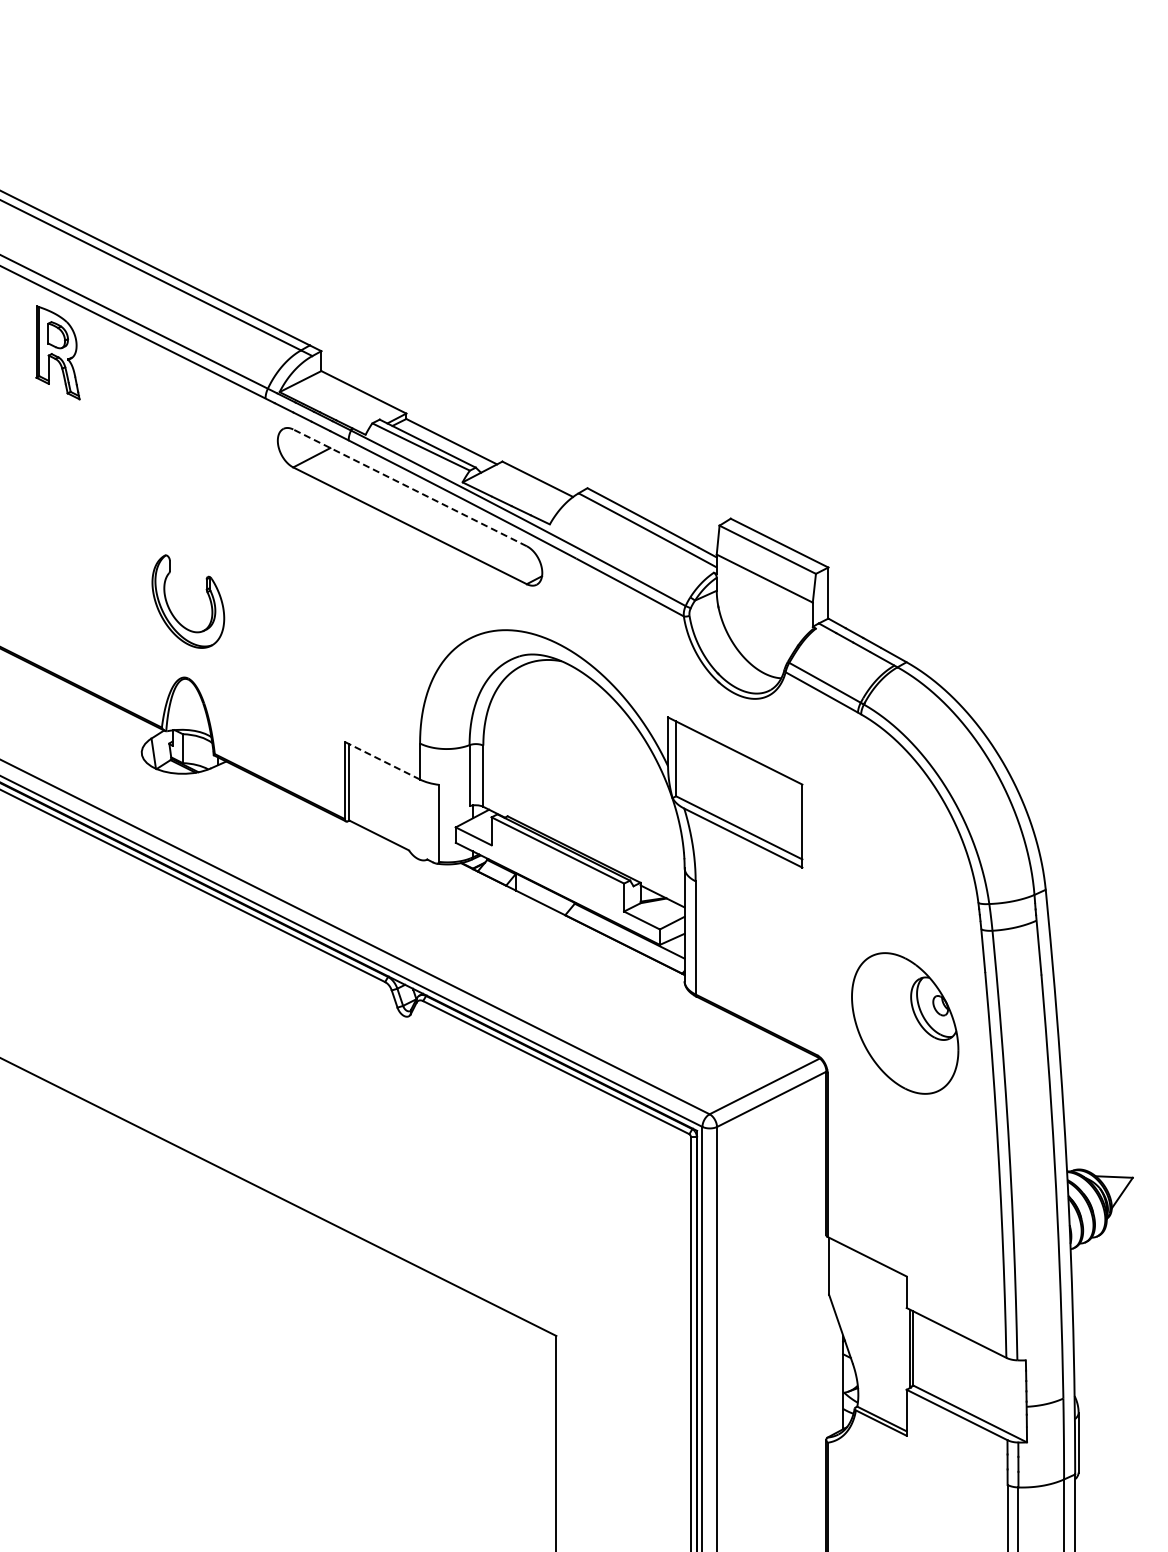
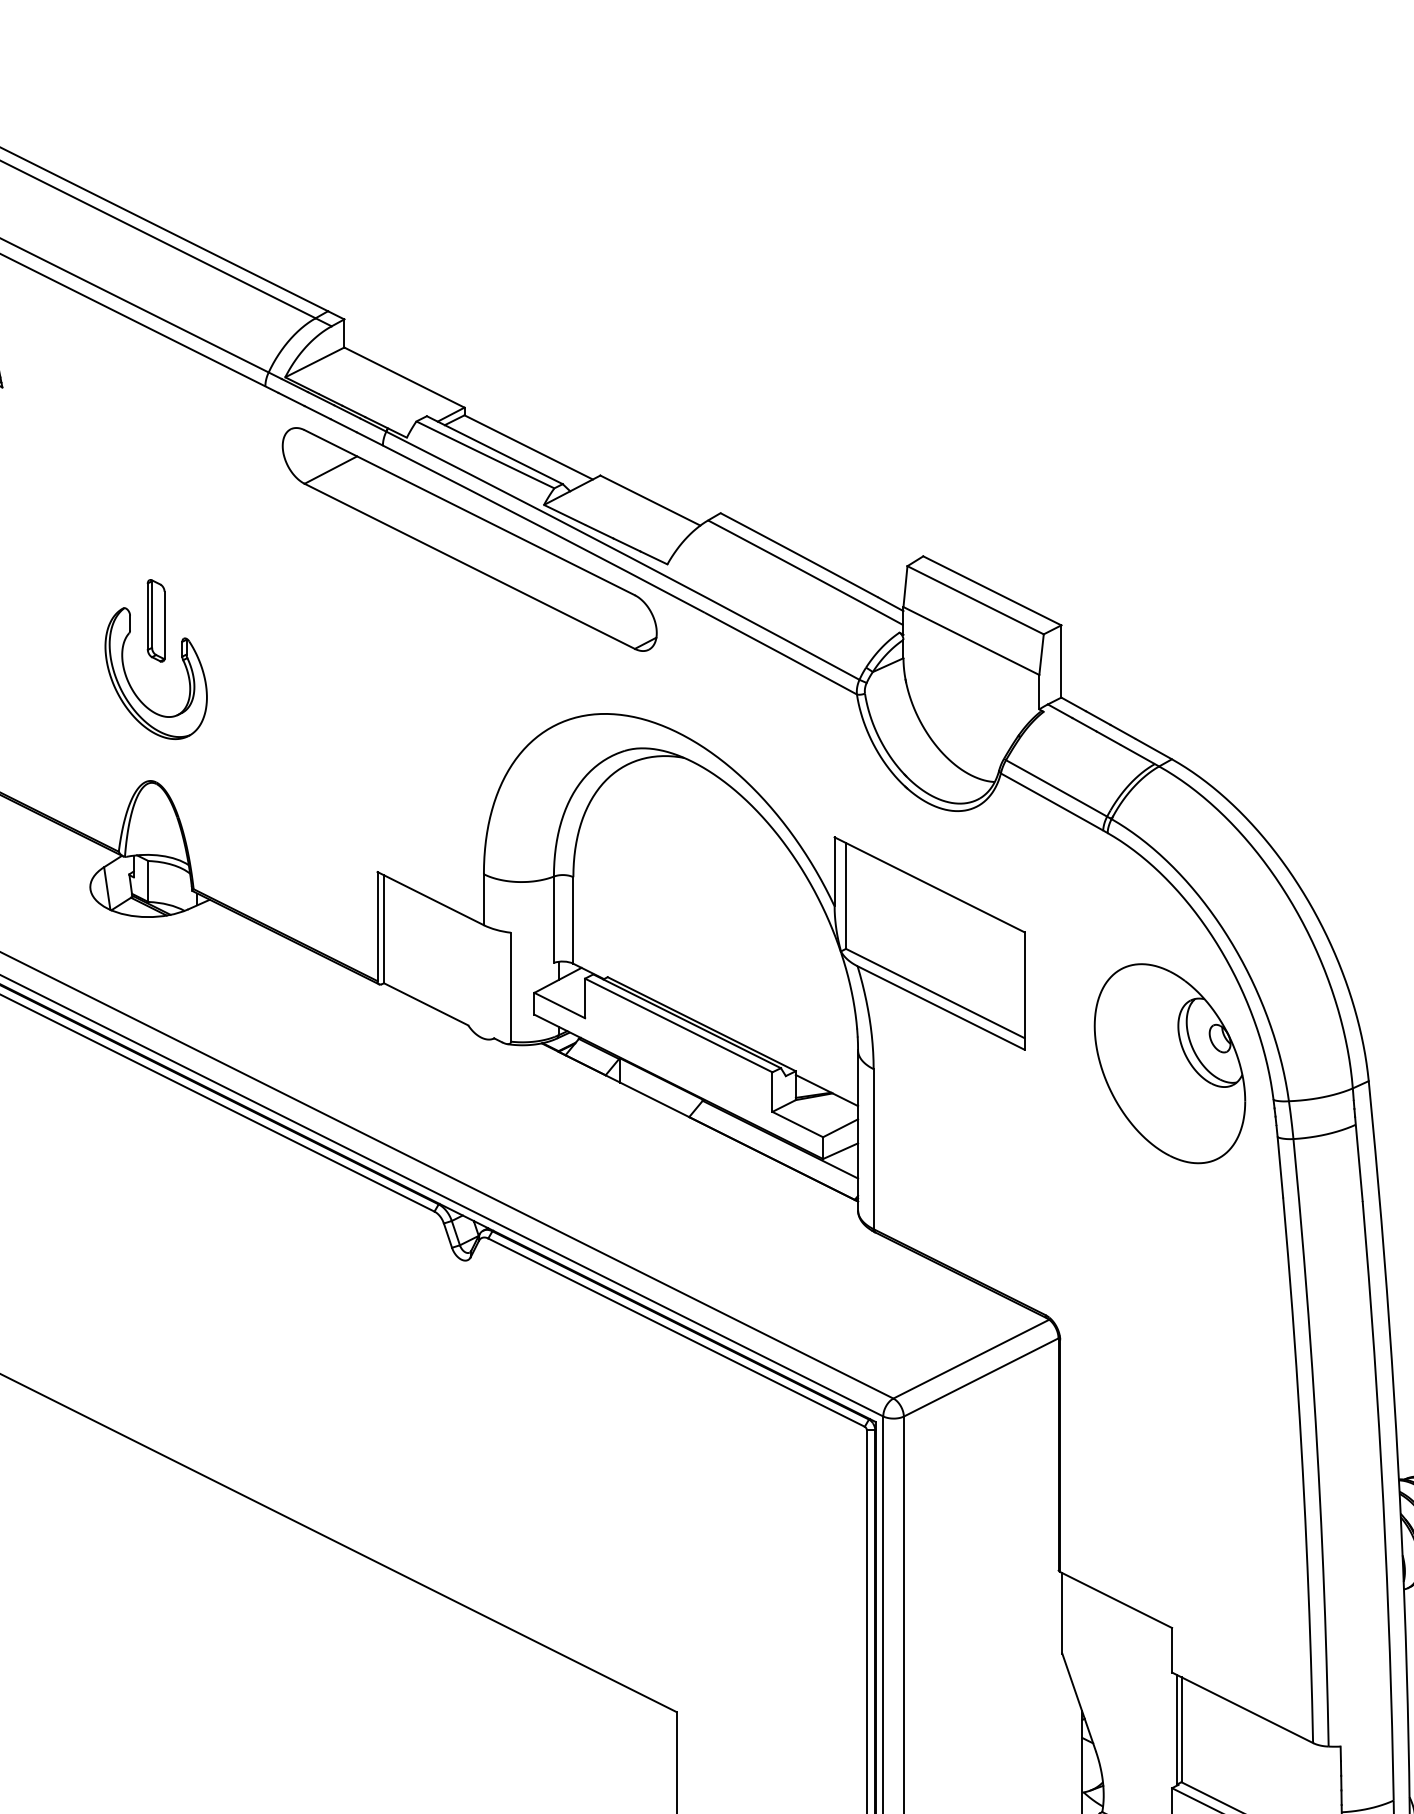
line: (410, 487) -> (470, 512), dashed -> solid
part: (188, 564) -> (156, 621), added
line: (382, 760) -> (430, 898), dashed -> solid
part: (905, 1023) -> (1170, 1063), moved

